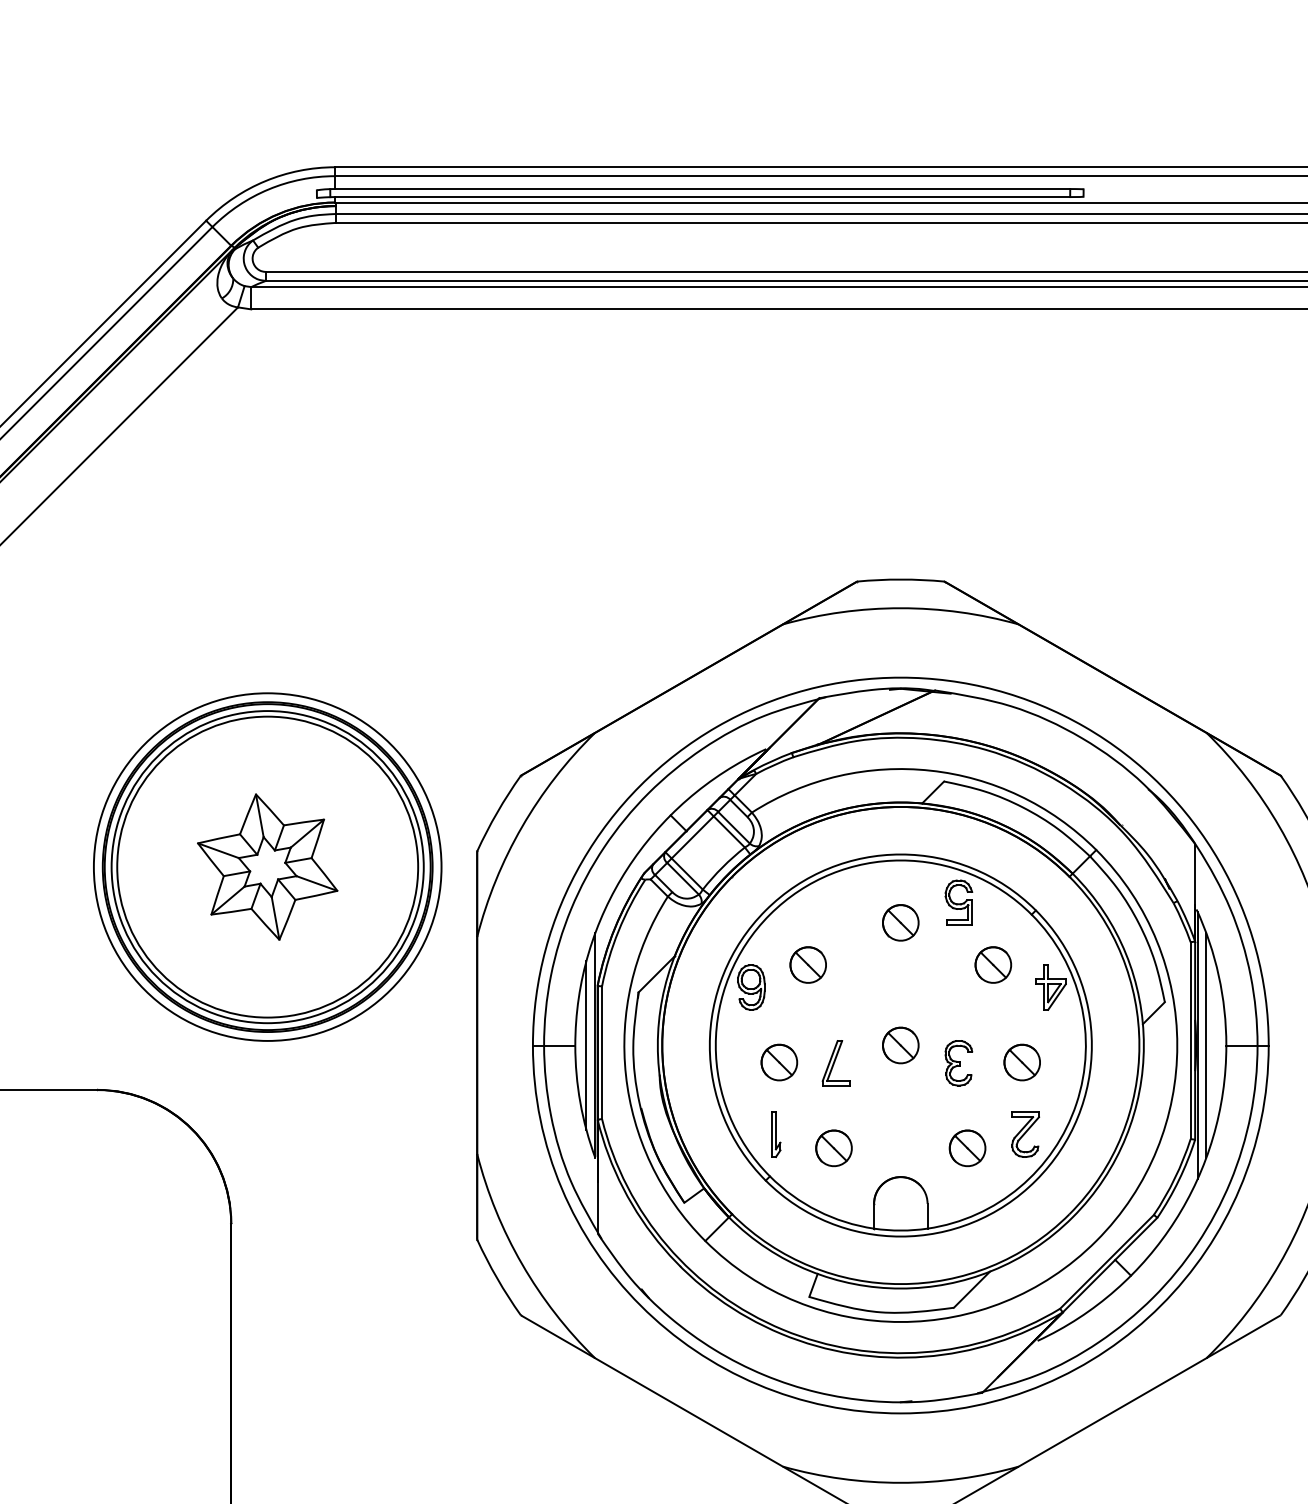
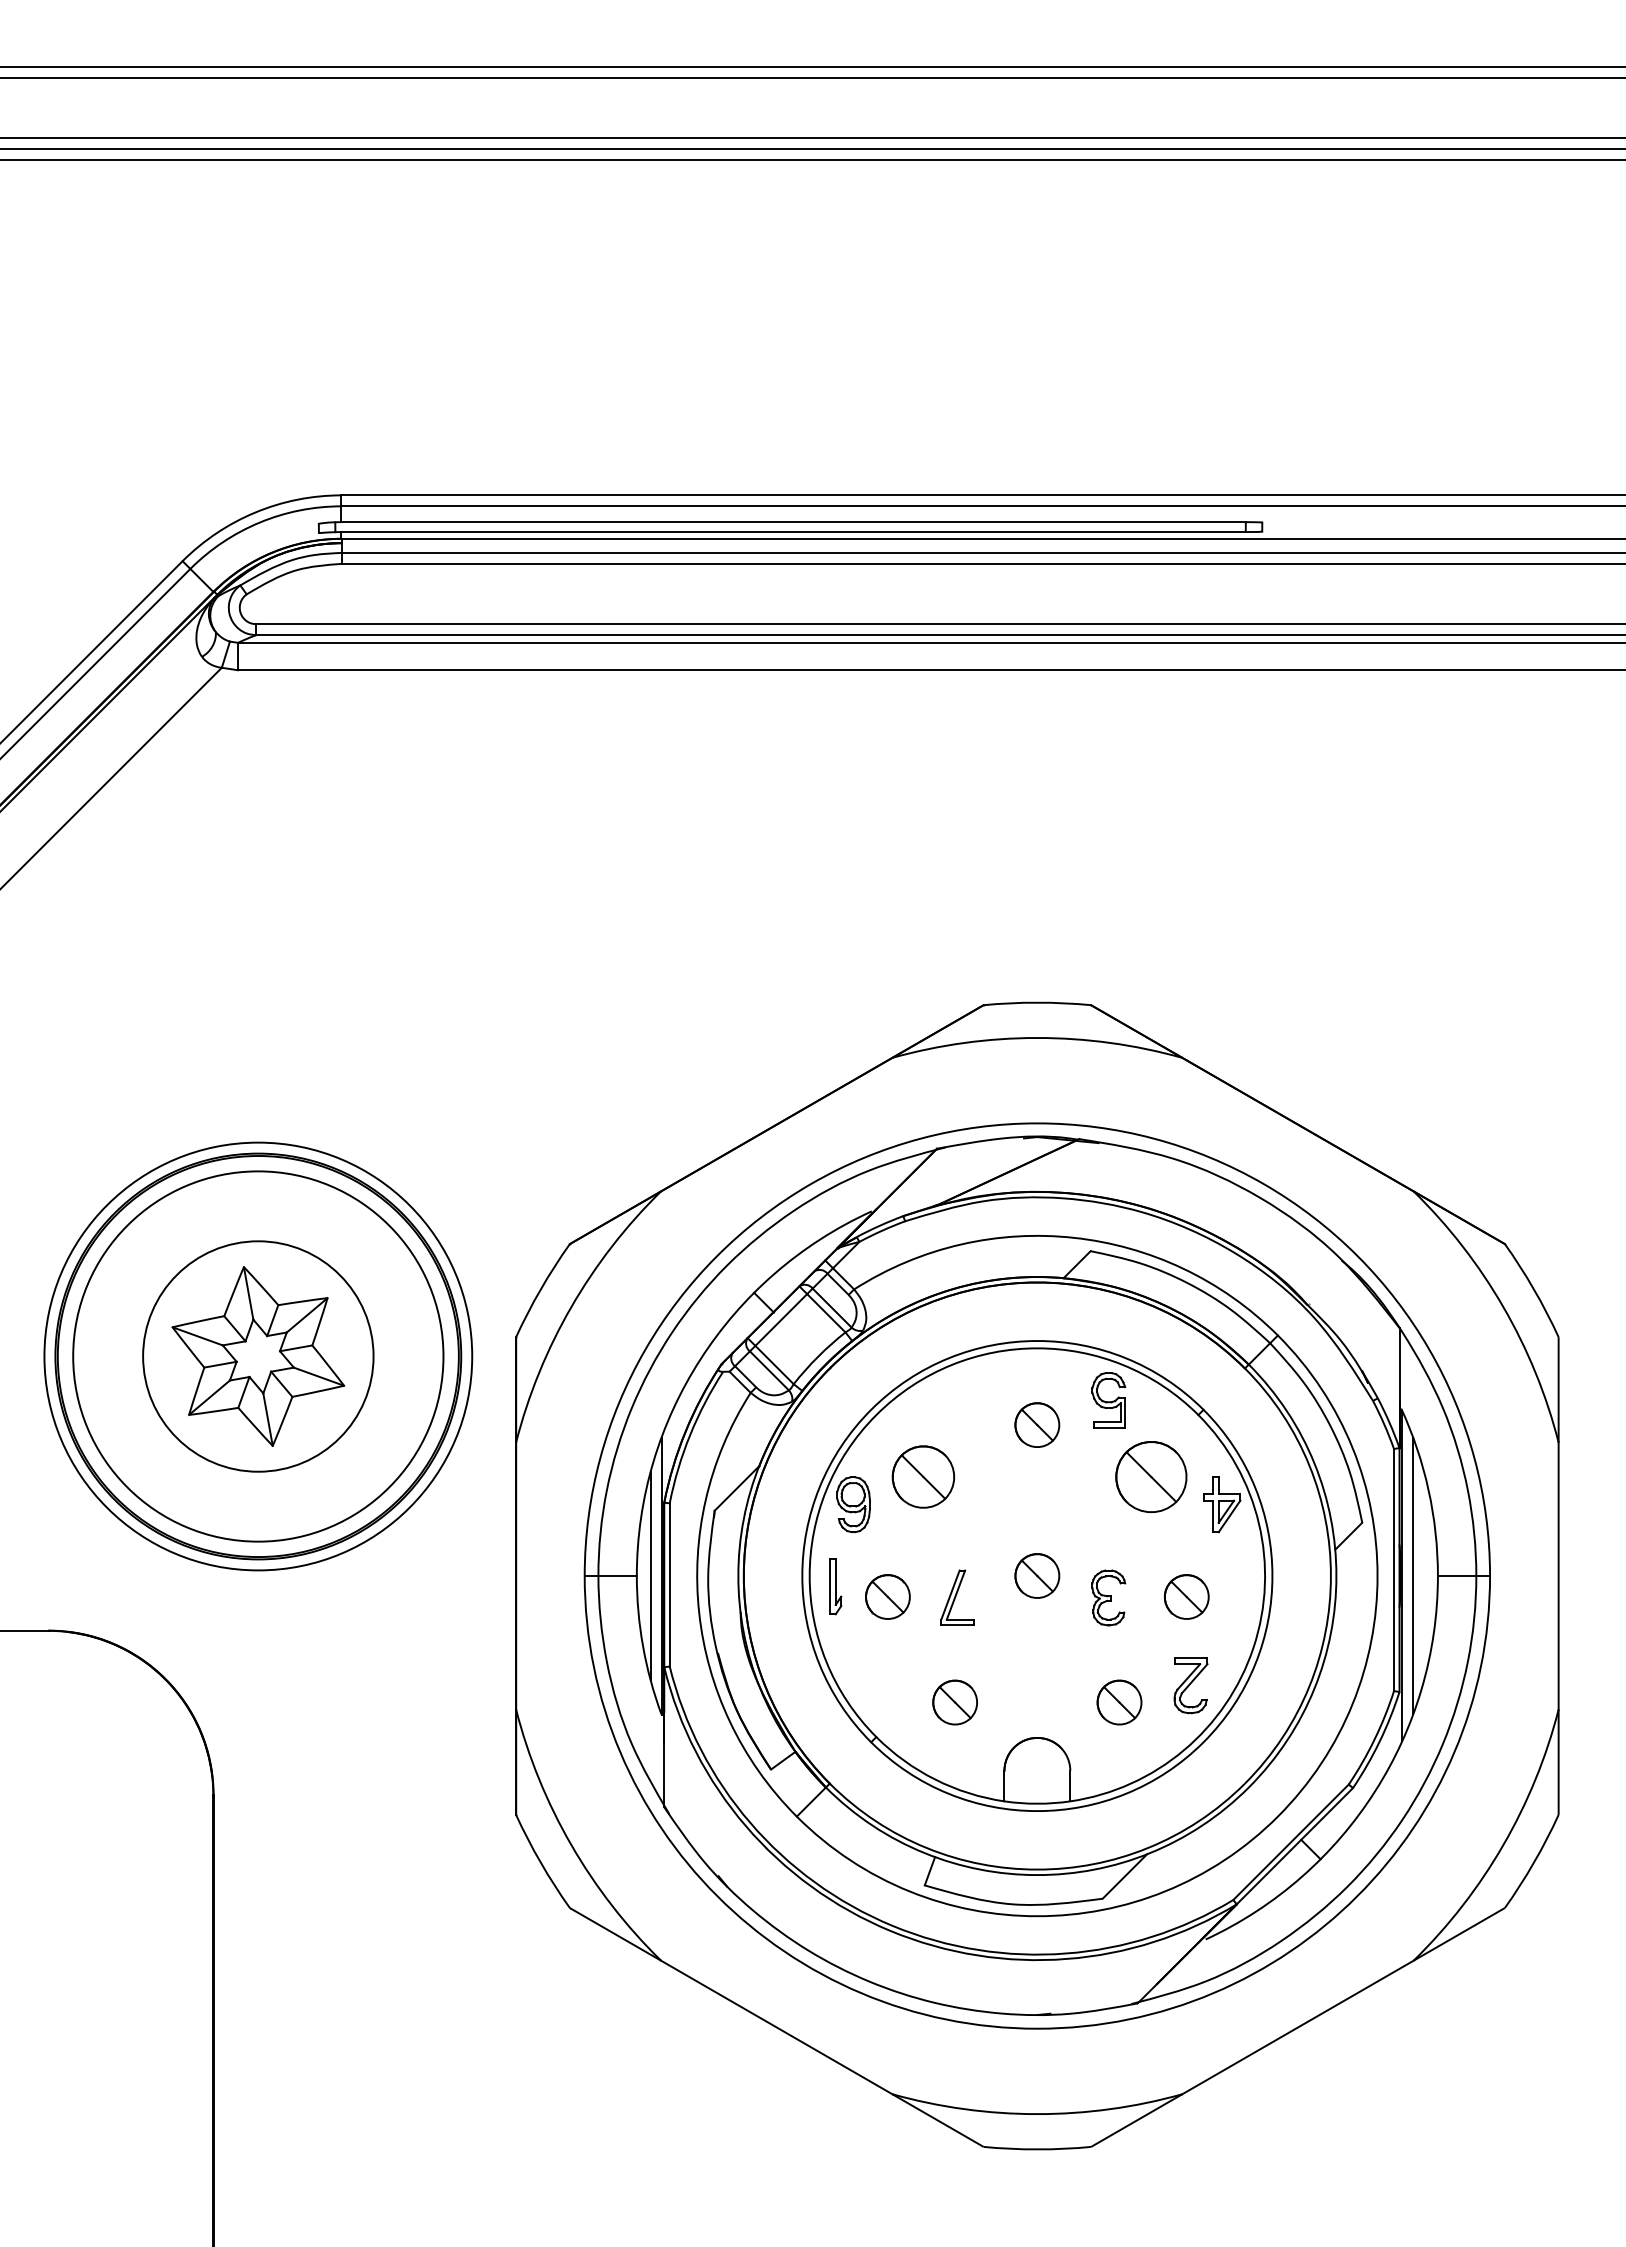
circle: (267, 867) -> (258, 1356), size x0.6
part: (808, 964) -> (923, 1476), size x1.4
part: (992, 964) -> (1150, 1476), size x1.6
part: (775, 1134) -> (835, 1586), moved

